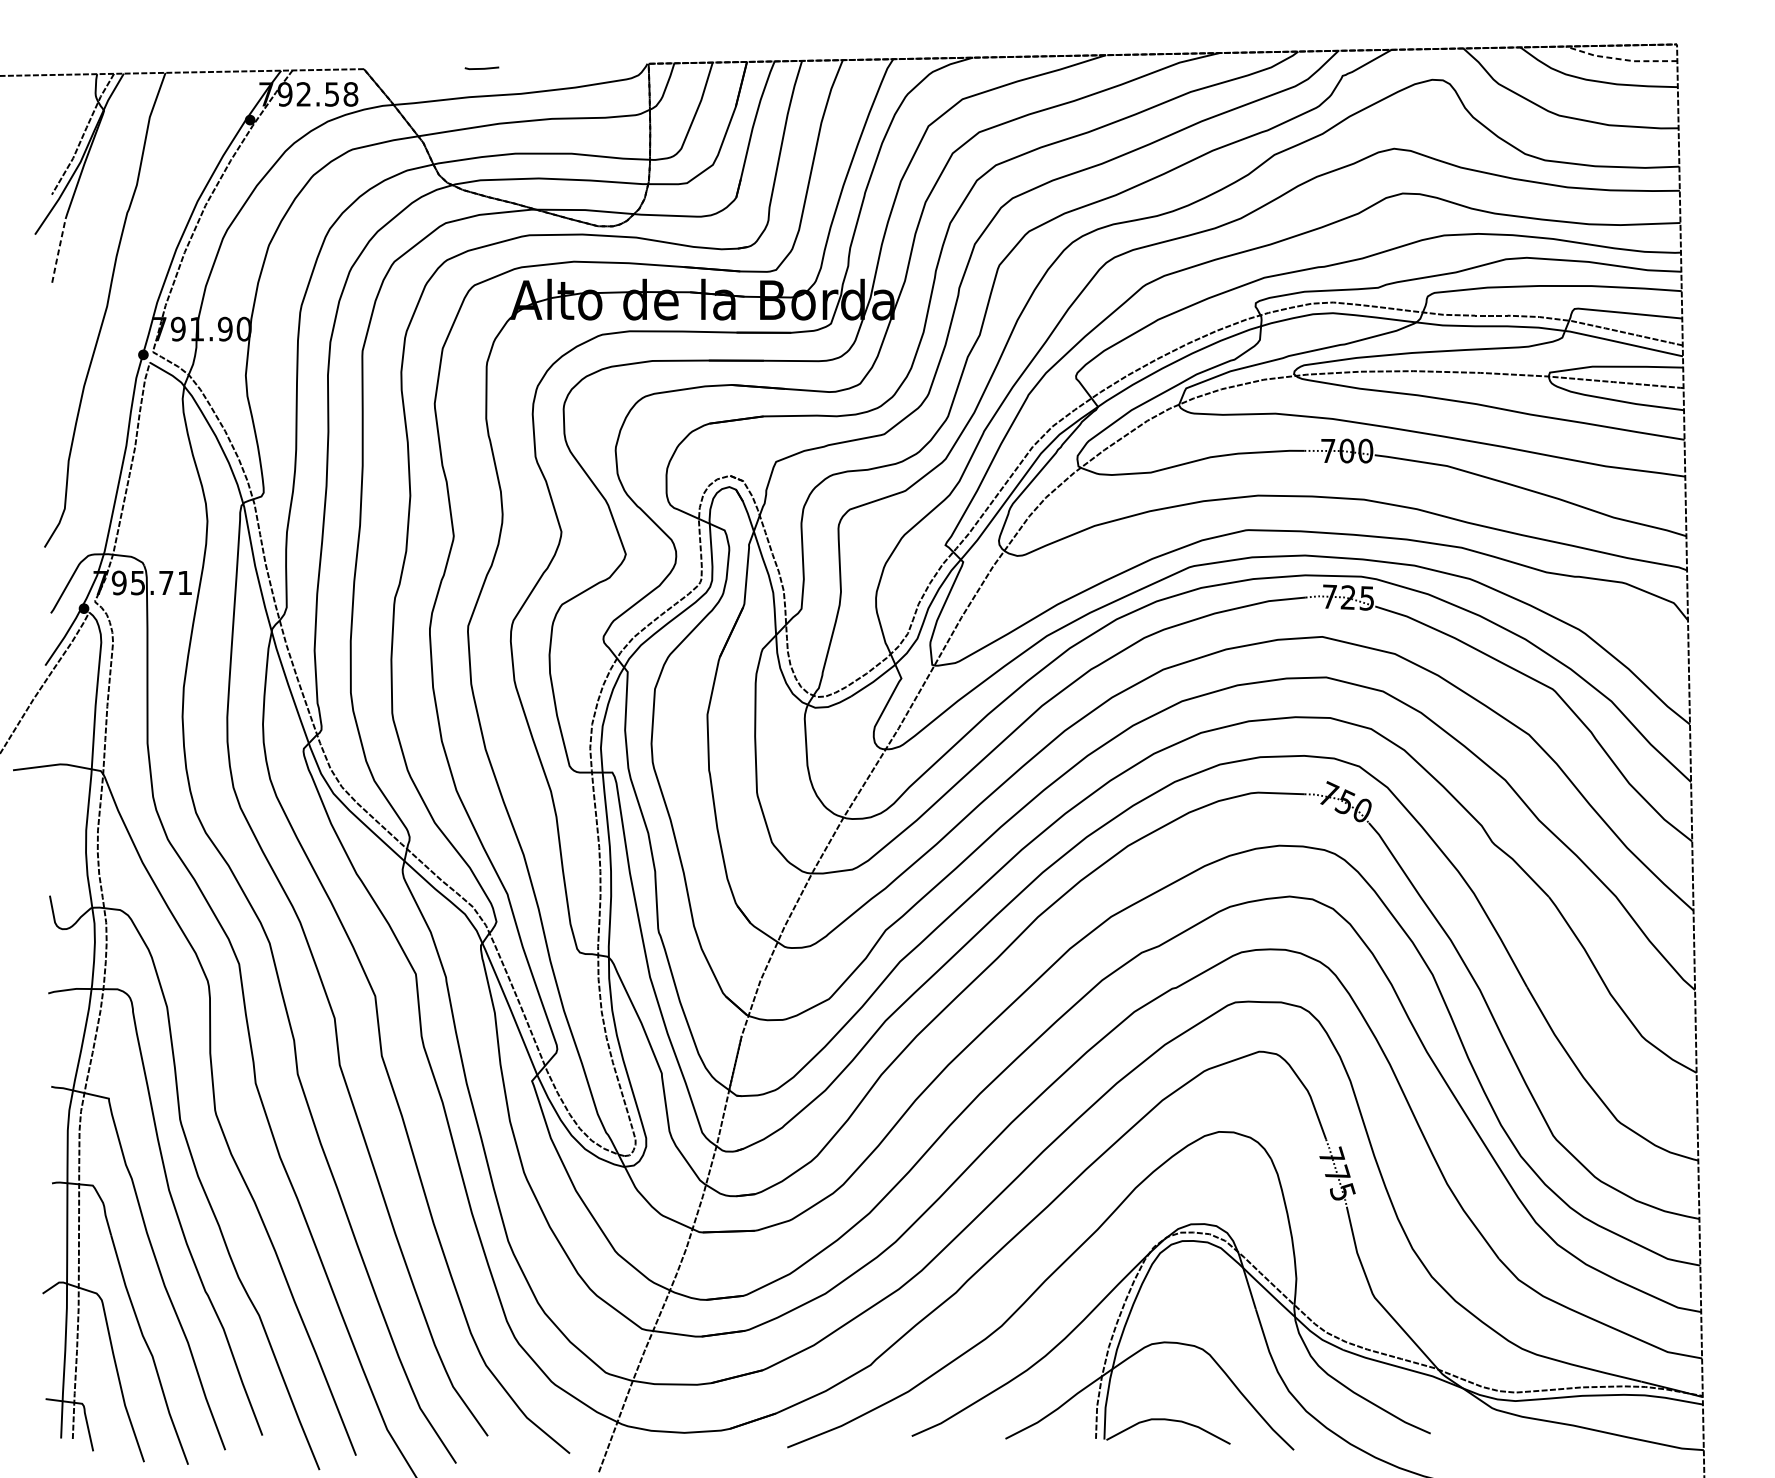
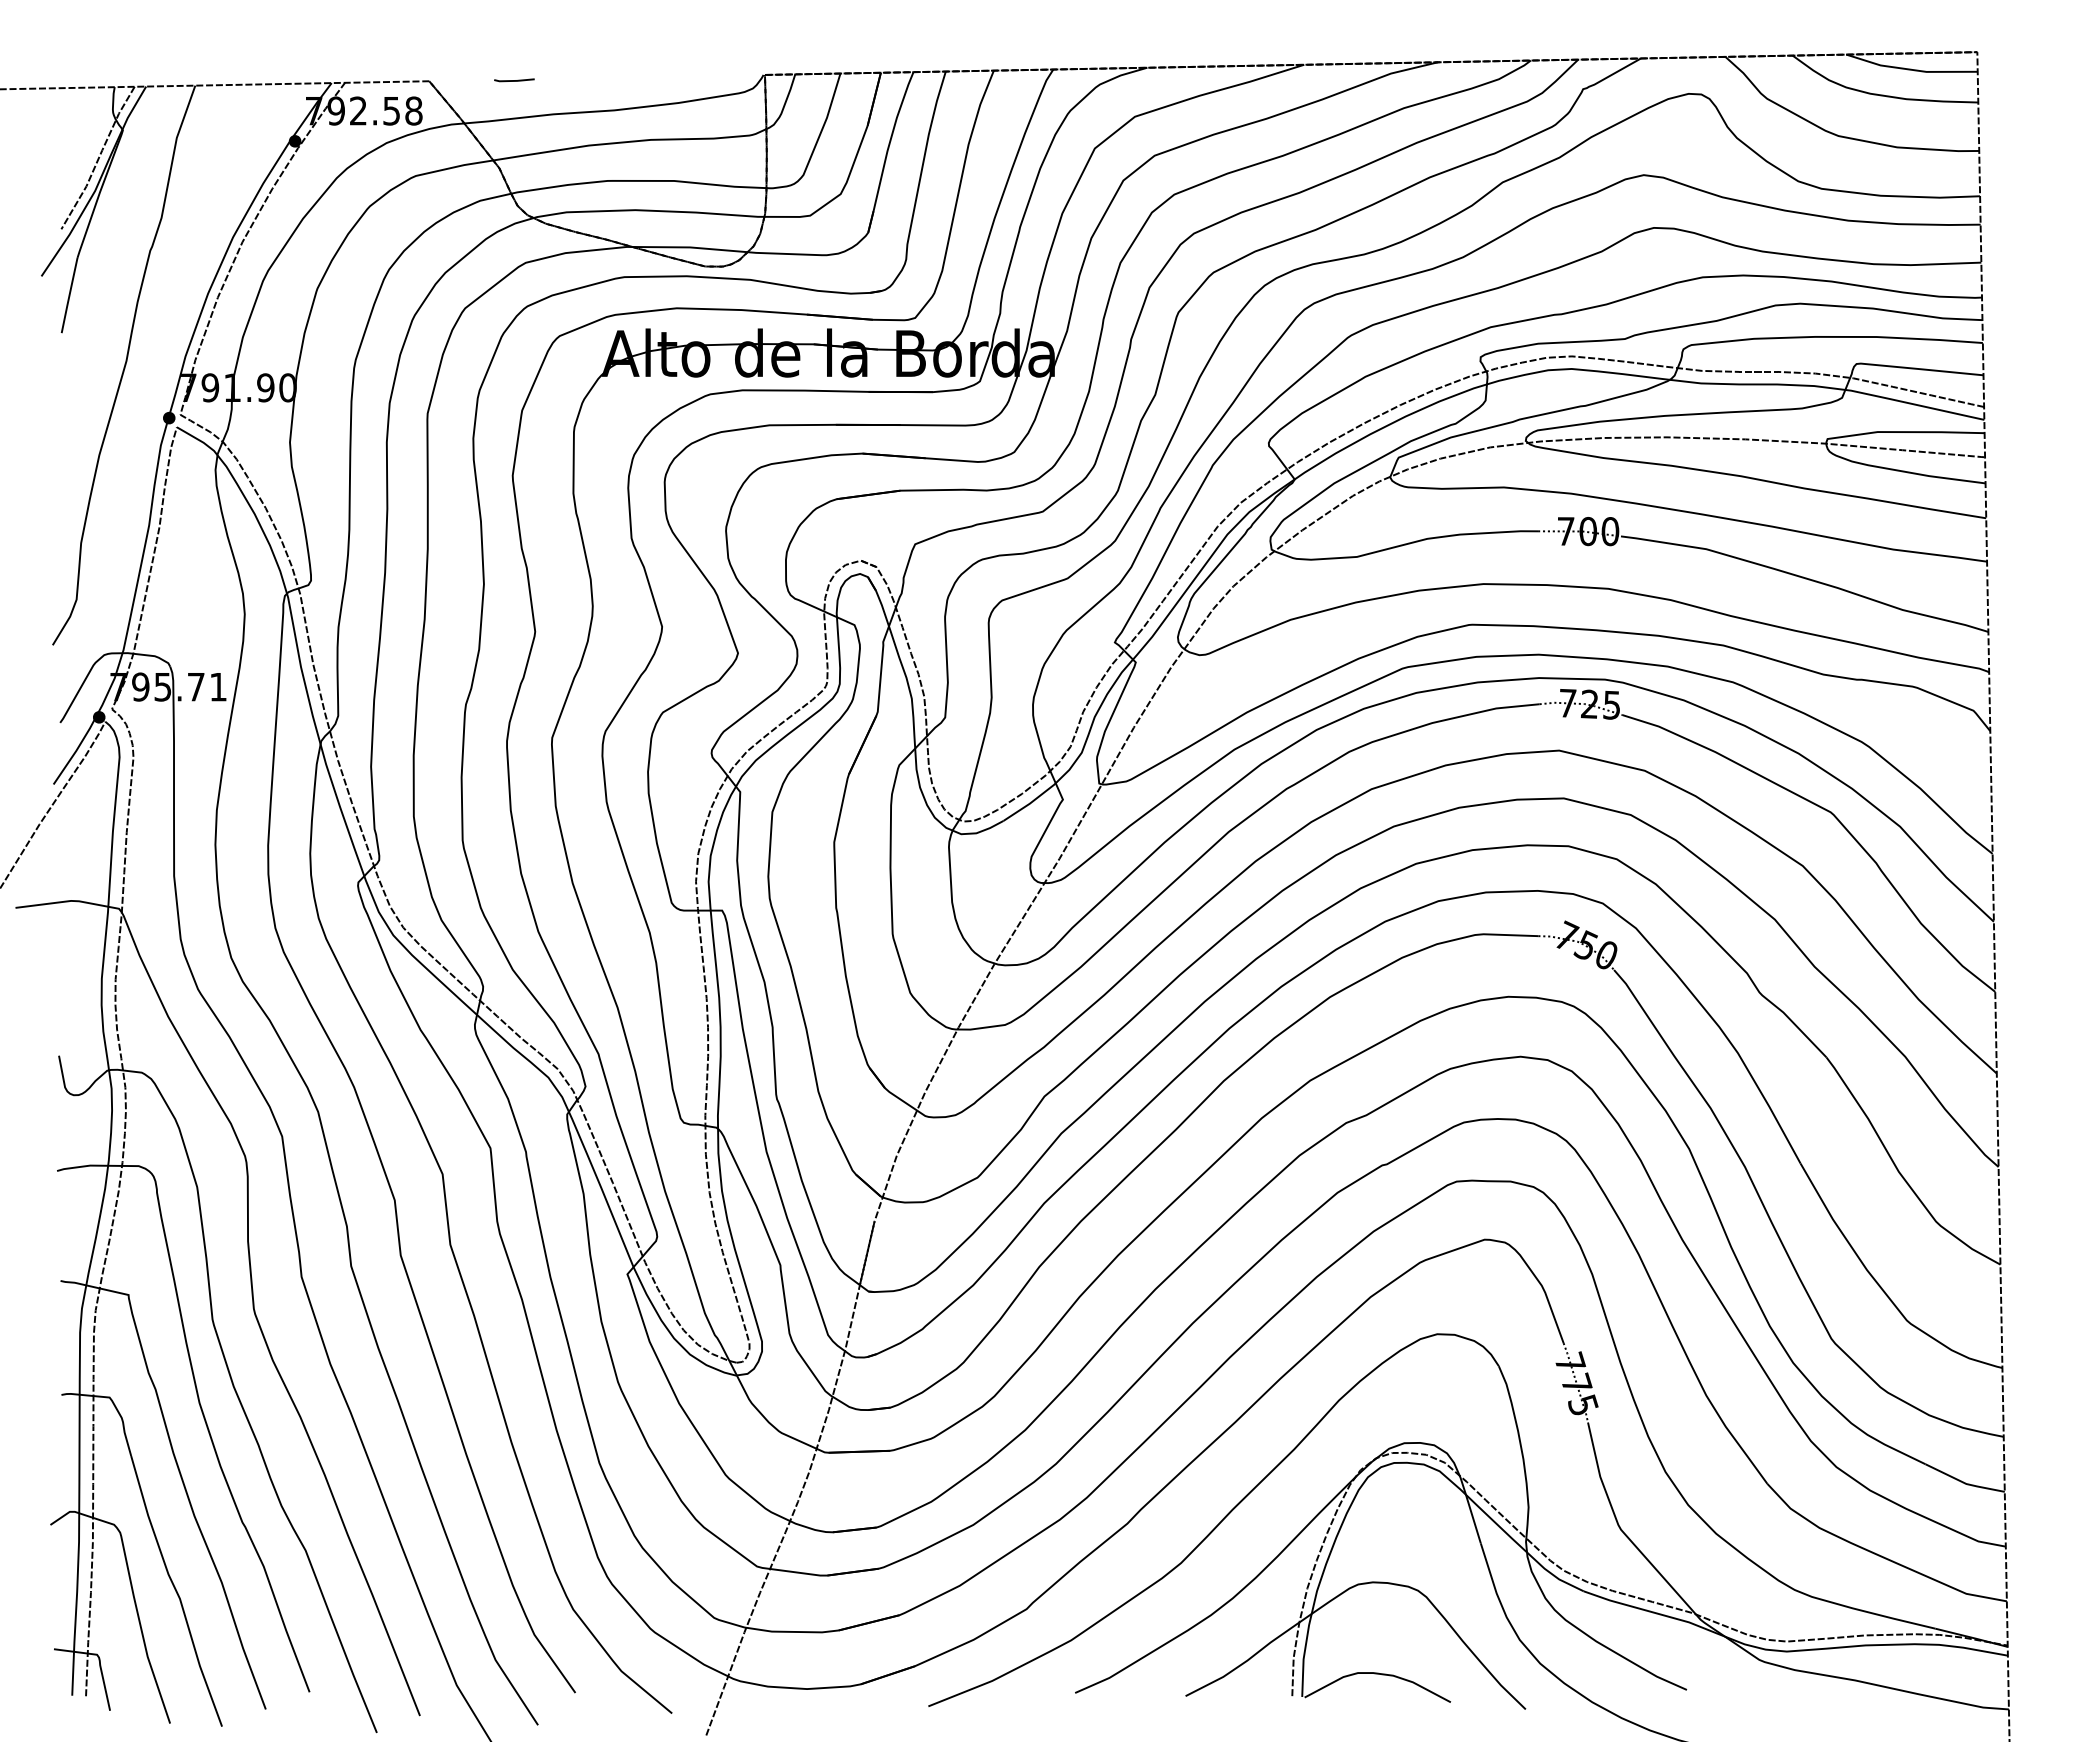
line: (1620, 59) -> (1910, 69), dashed -> solid
line: (482, 68) -> (514, 80), moved
line: (58, 250) -> (69, 295), dashed -> solid

